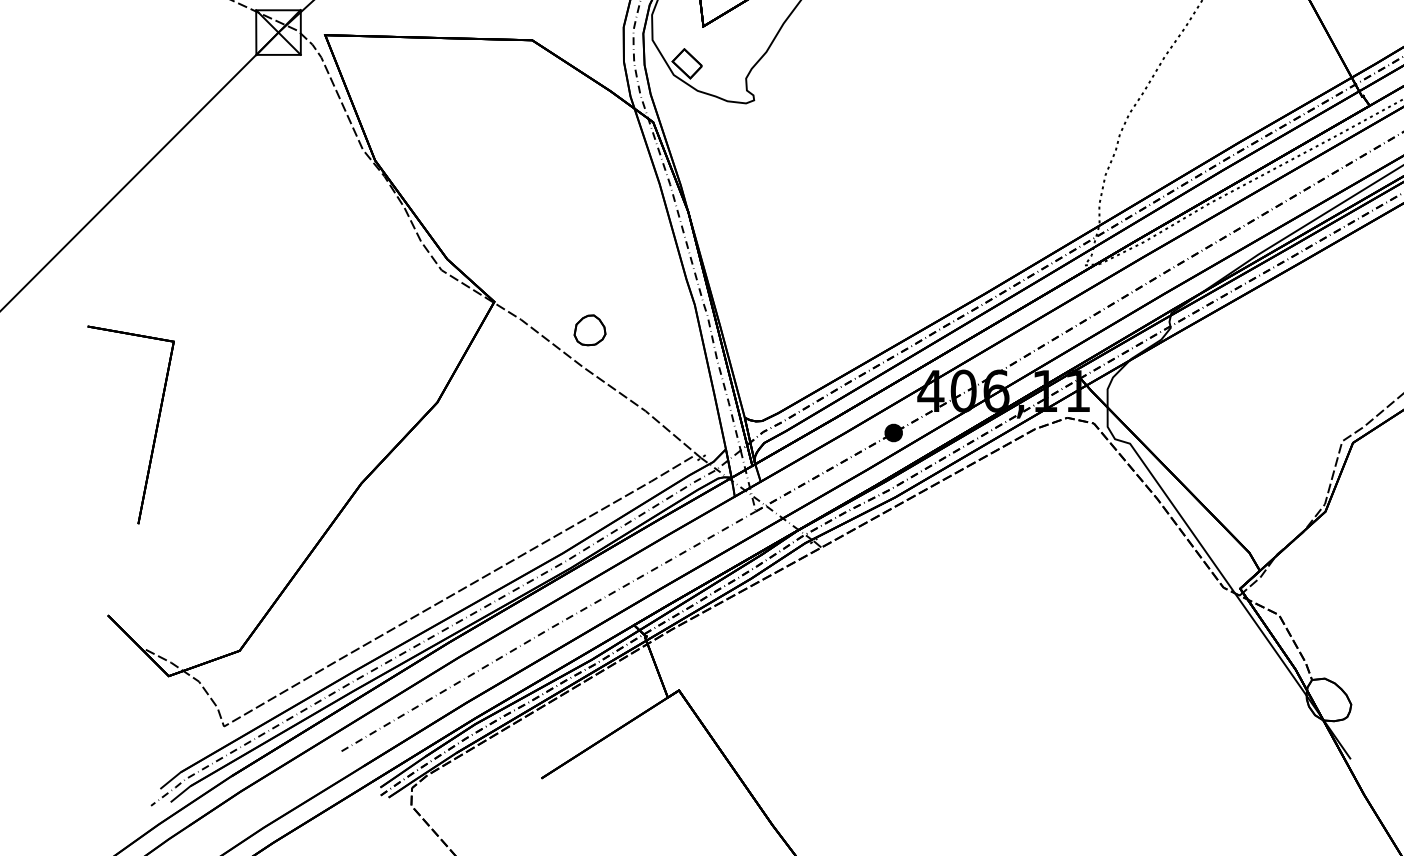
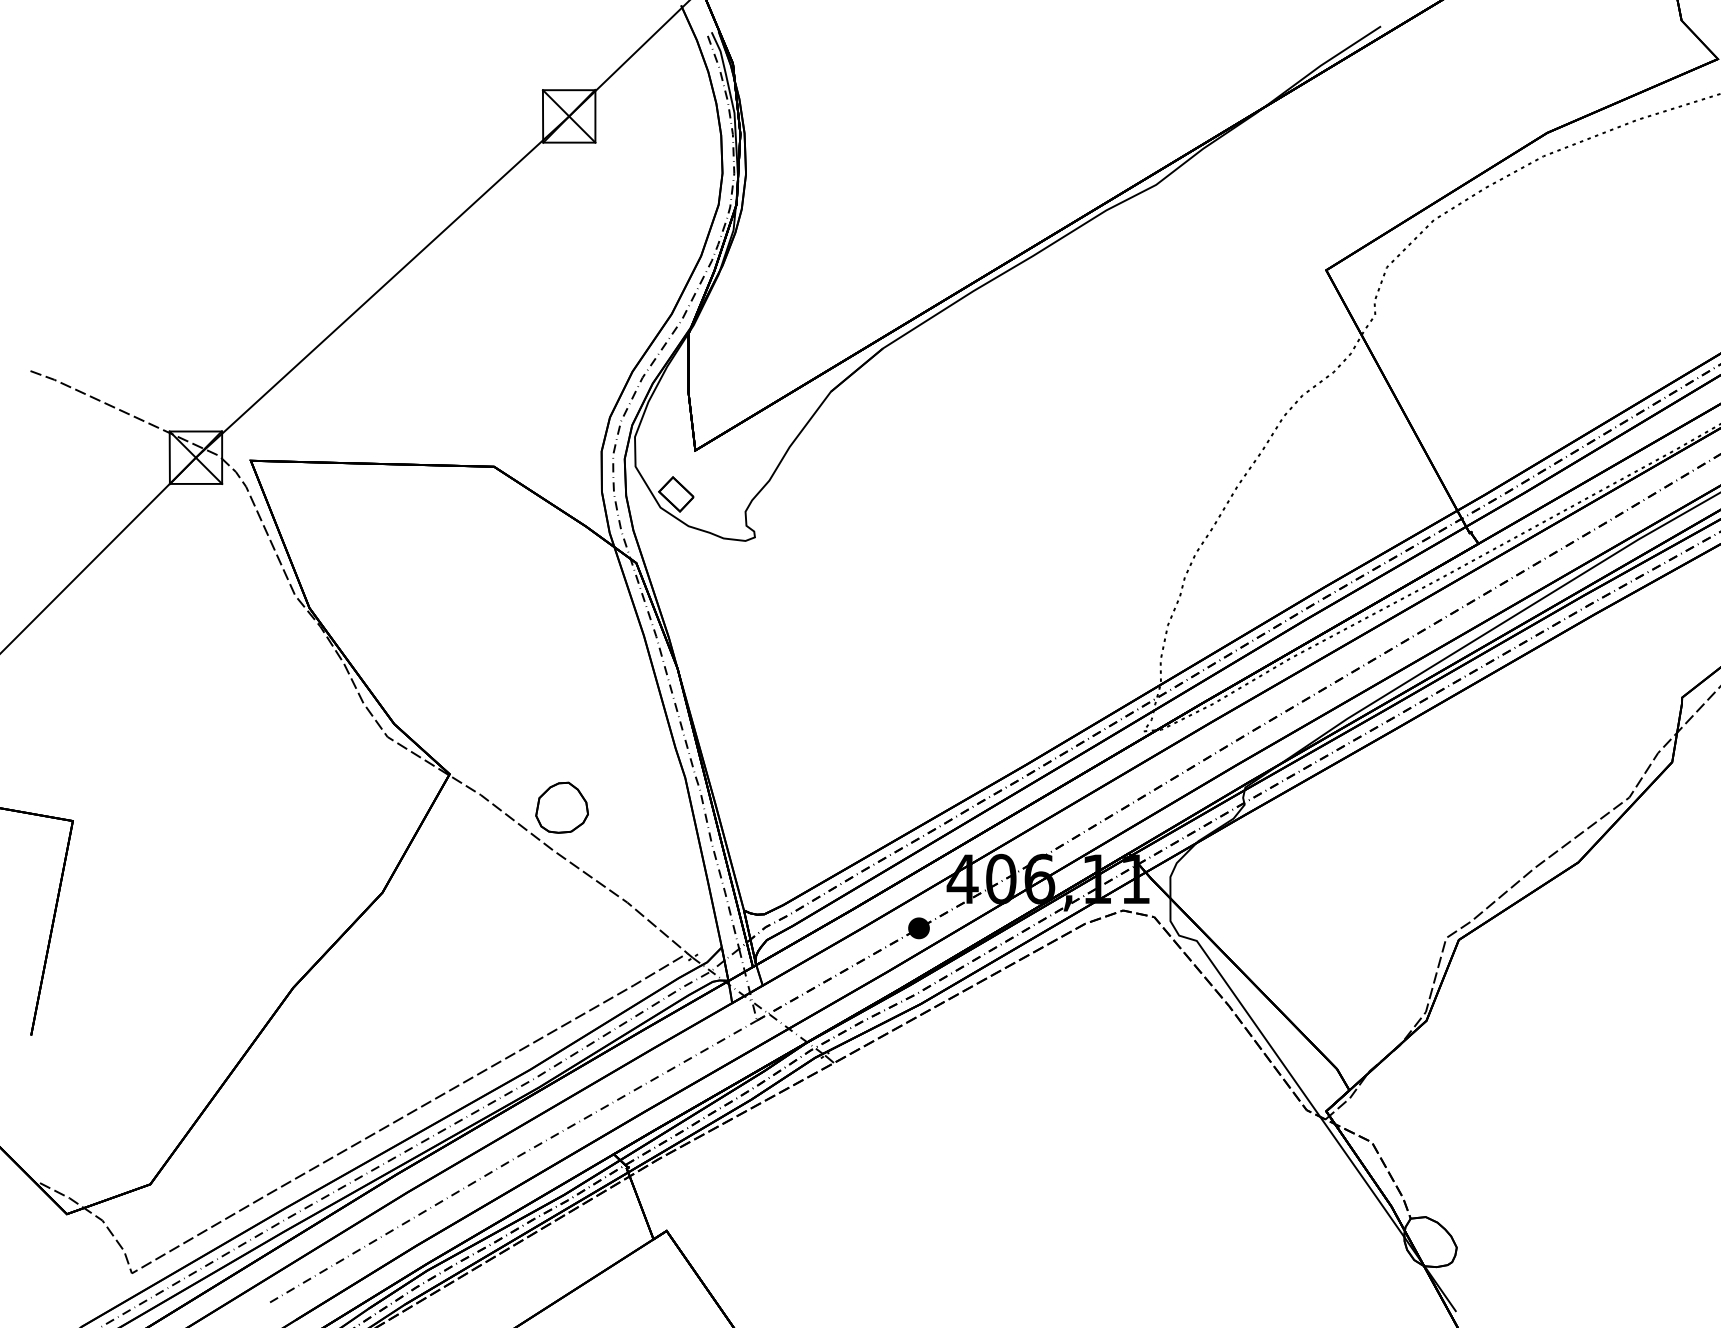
part: (589, 330) -> (561, 807), size x1.43

